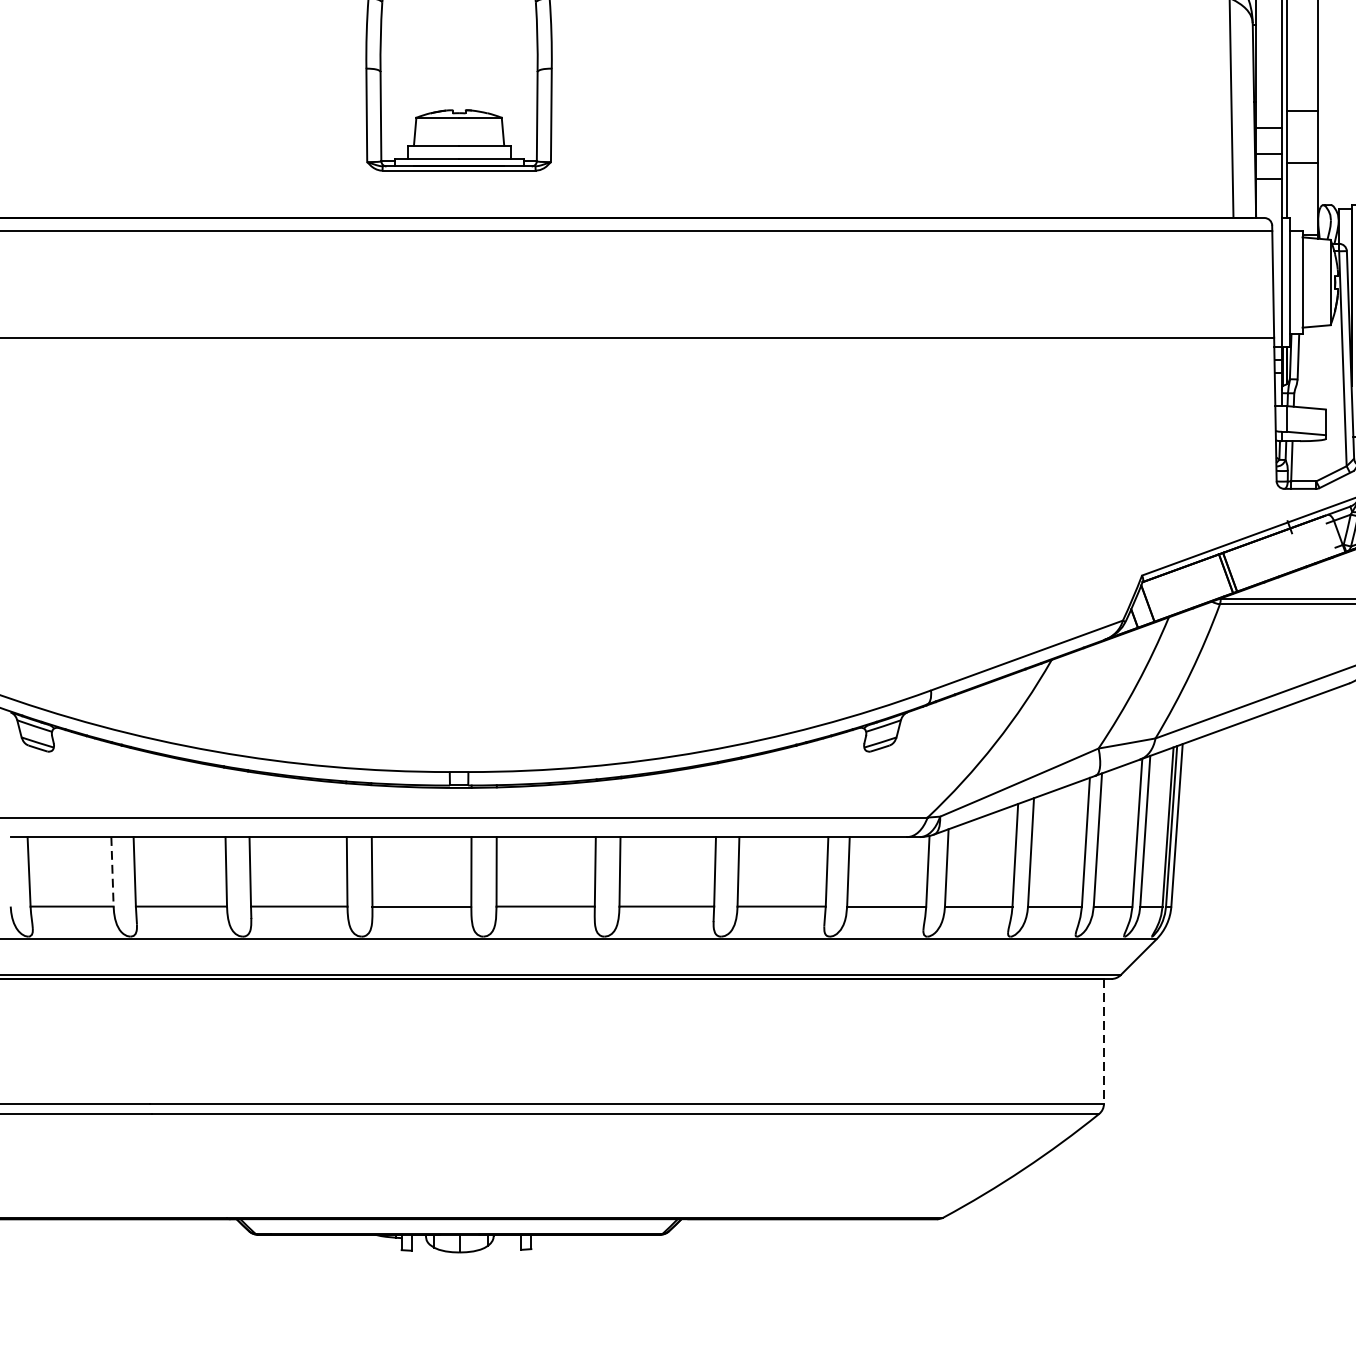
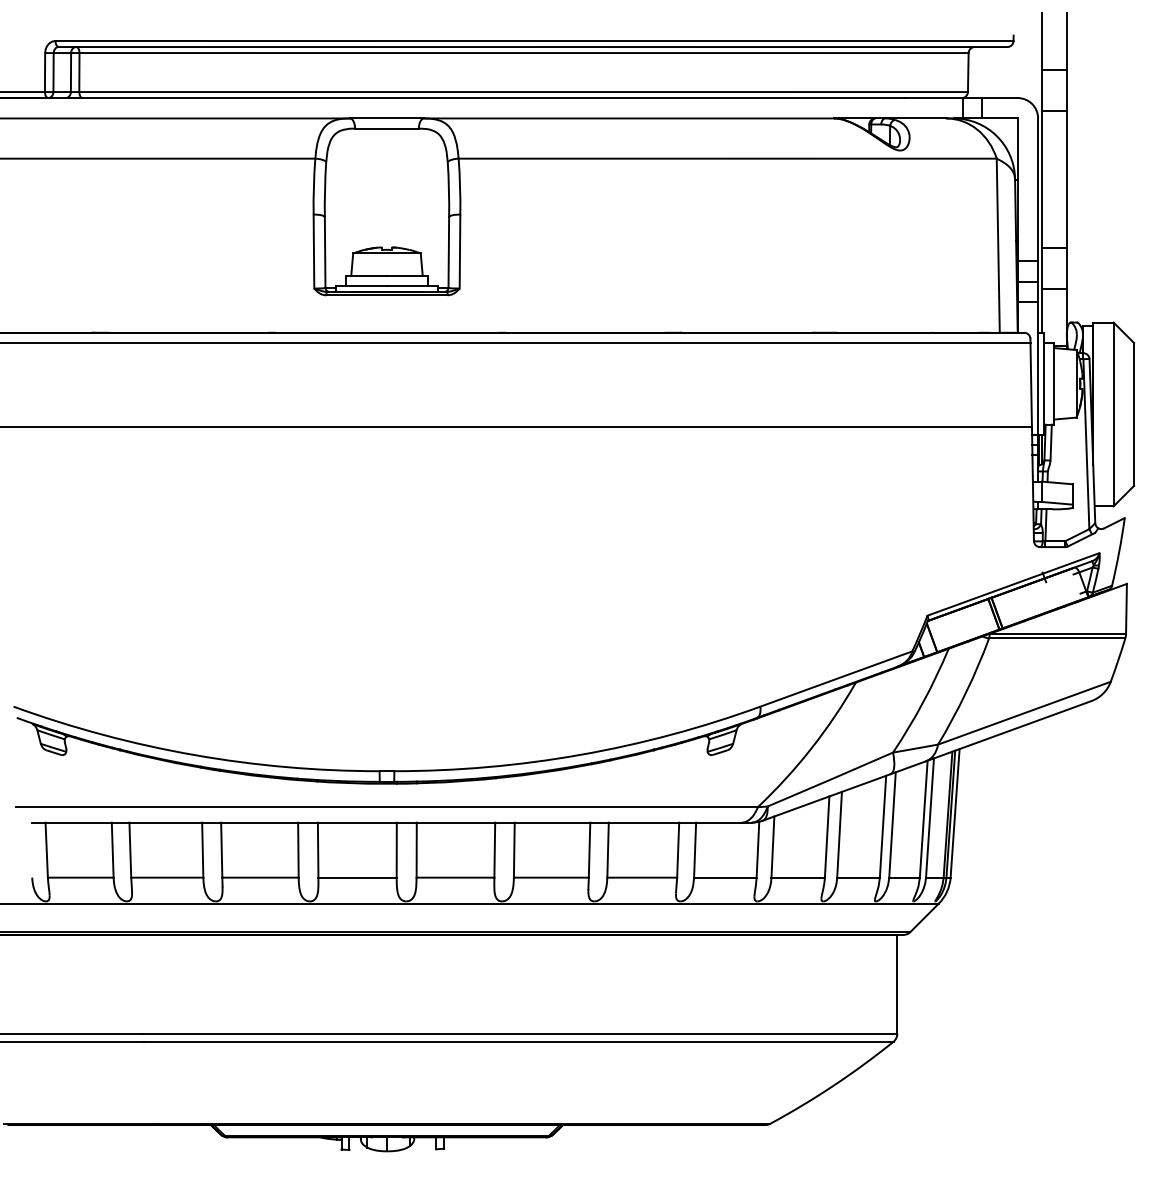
line: (112, 872) -> (112, 850), dashed -> solid
line: (1104, 1041) -> (897, 984), dashed -> solid

